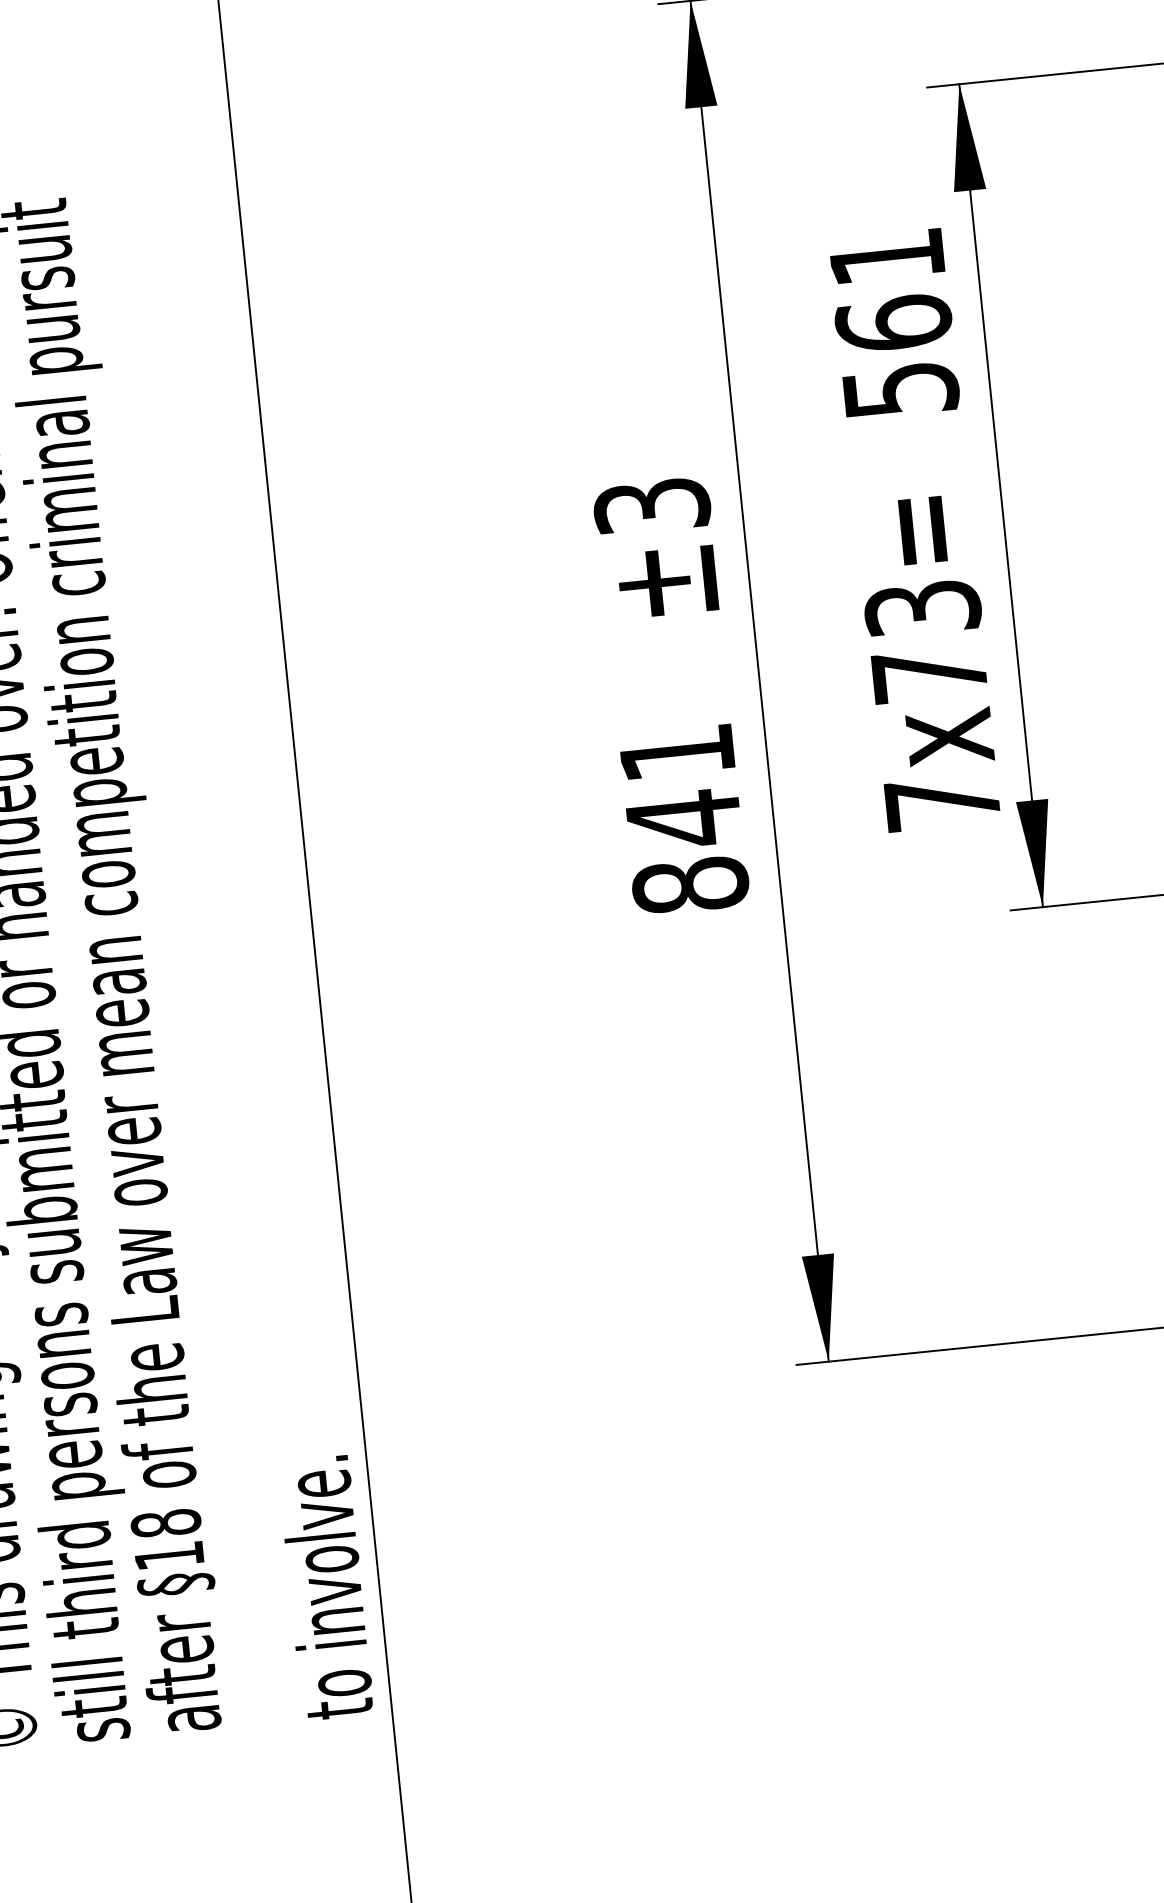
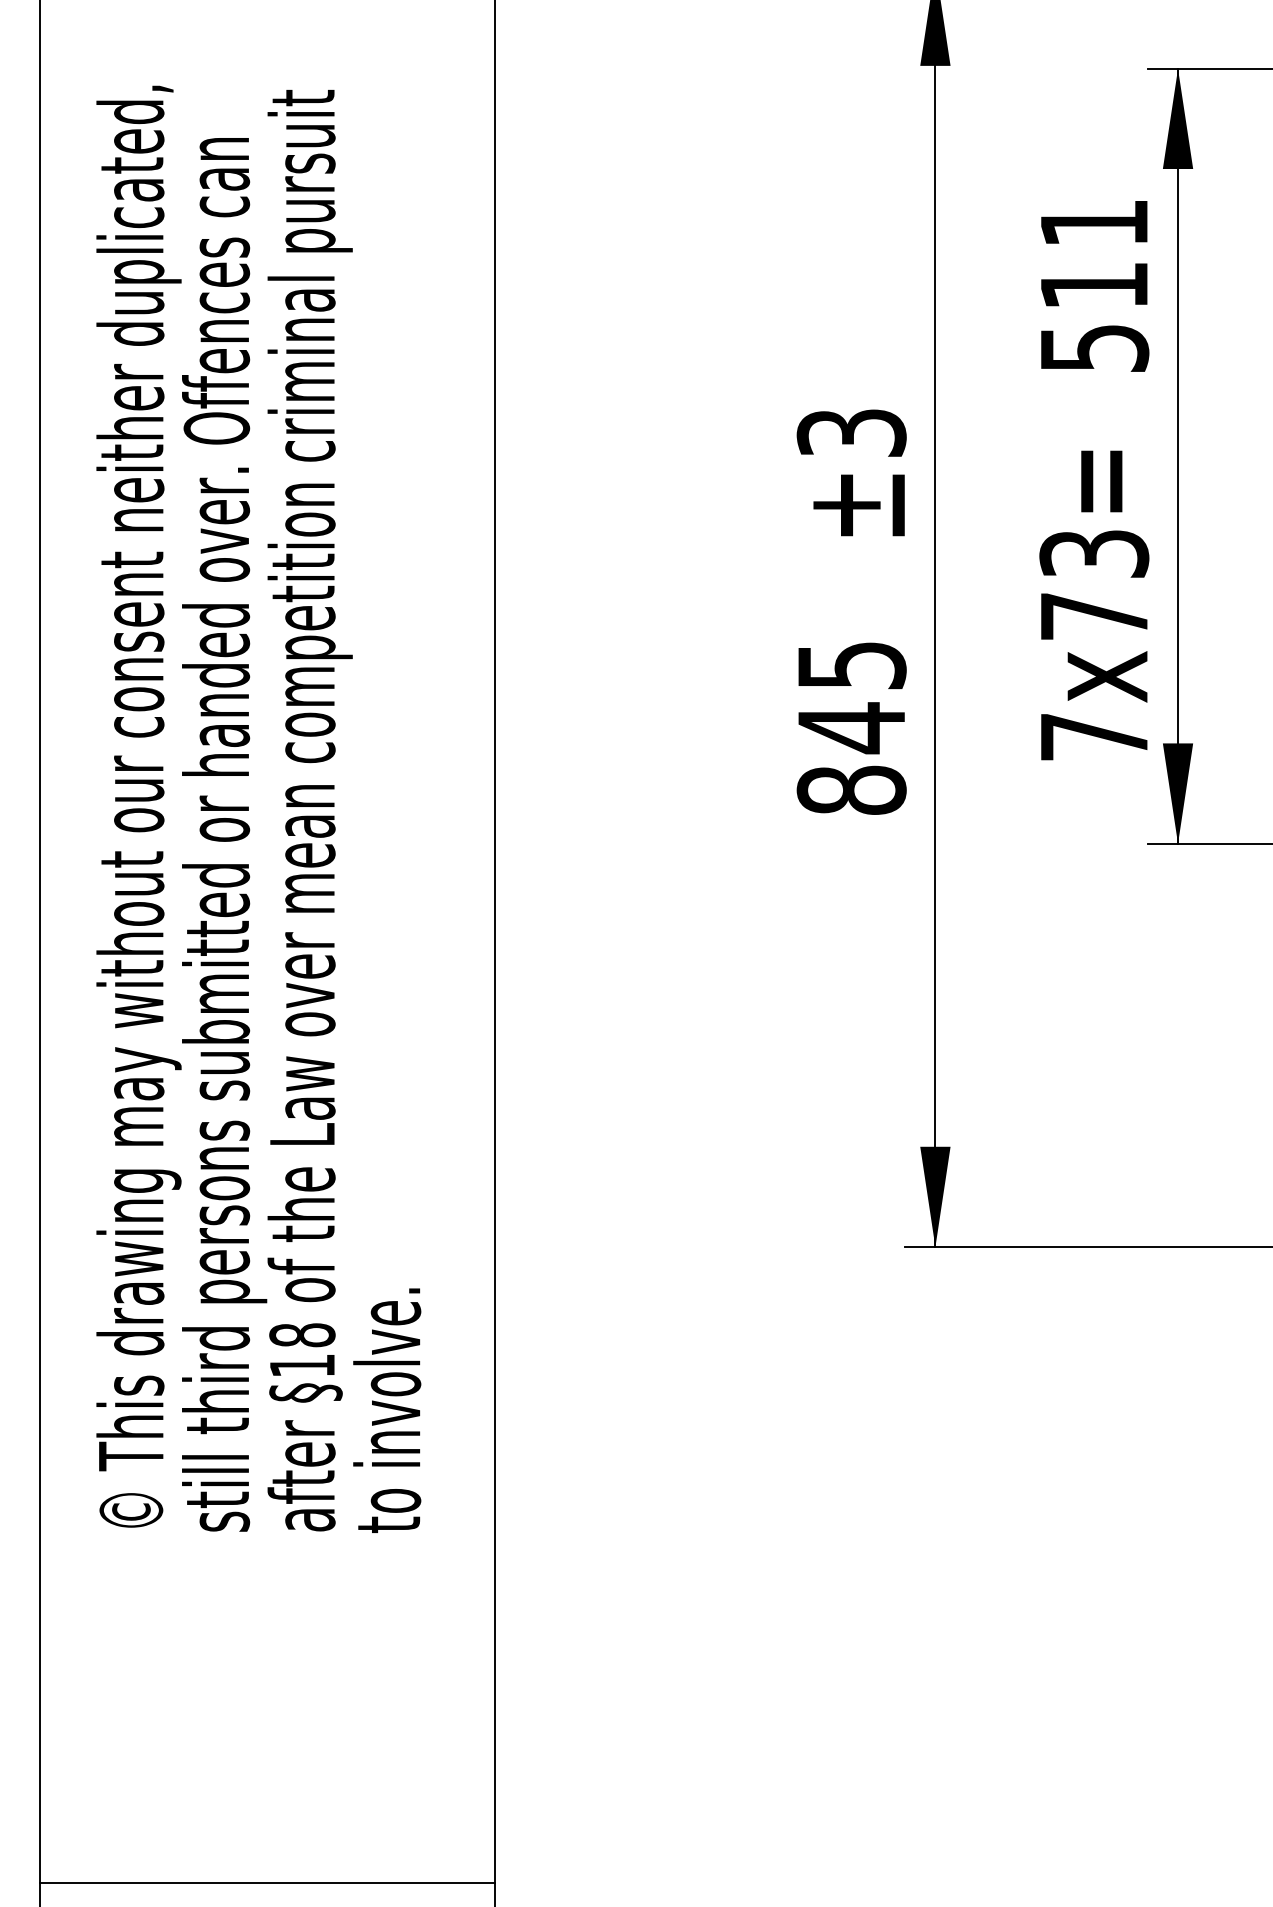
text: (893, 323) -> (1094, 285), 561 -> 511
text: (677, 752) -> (852, 665), 841 -> 845
text: (326, 1587) -> (387, 1410), moved

